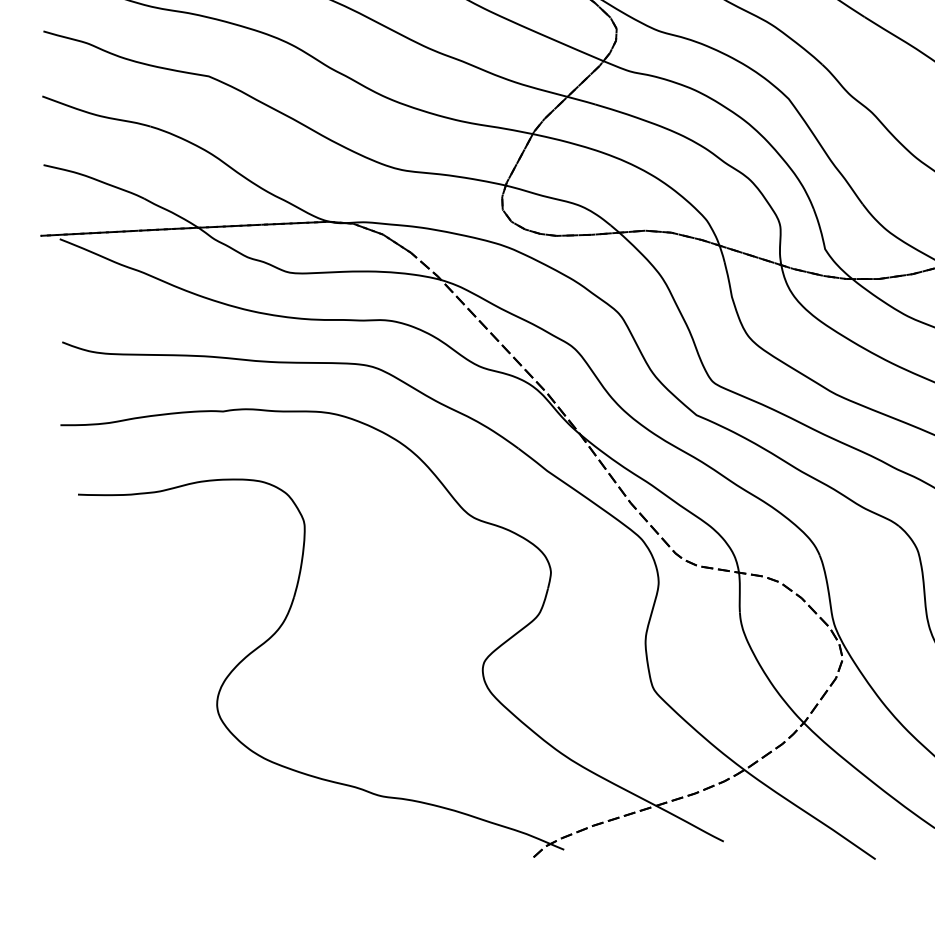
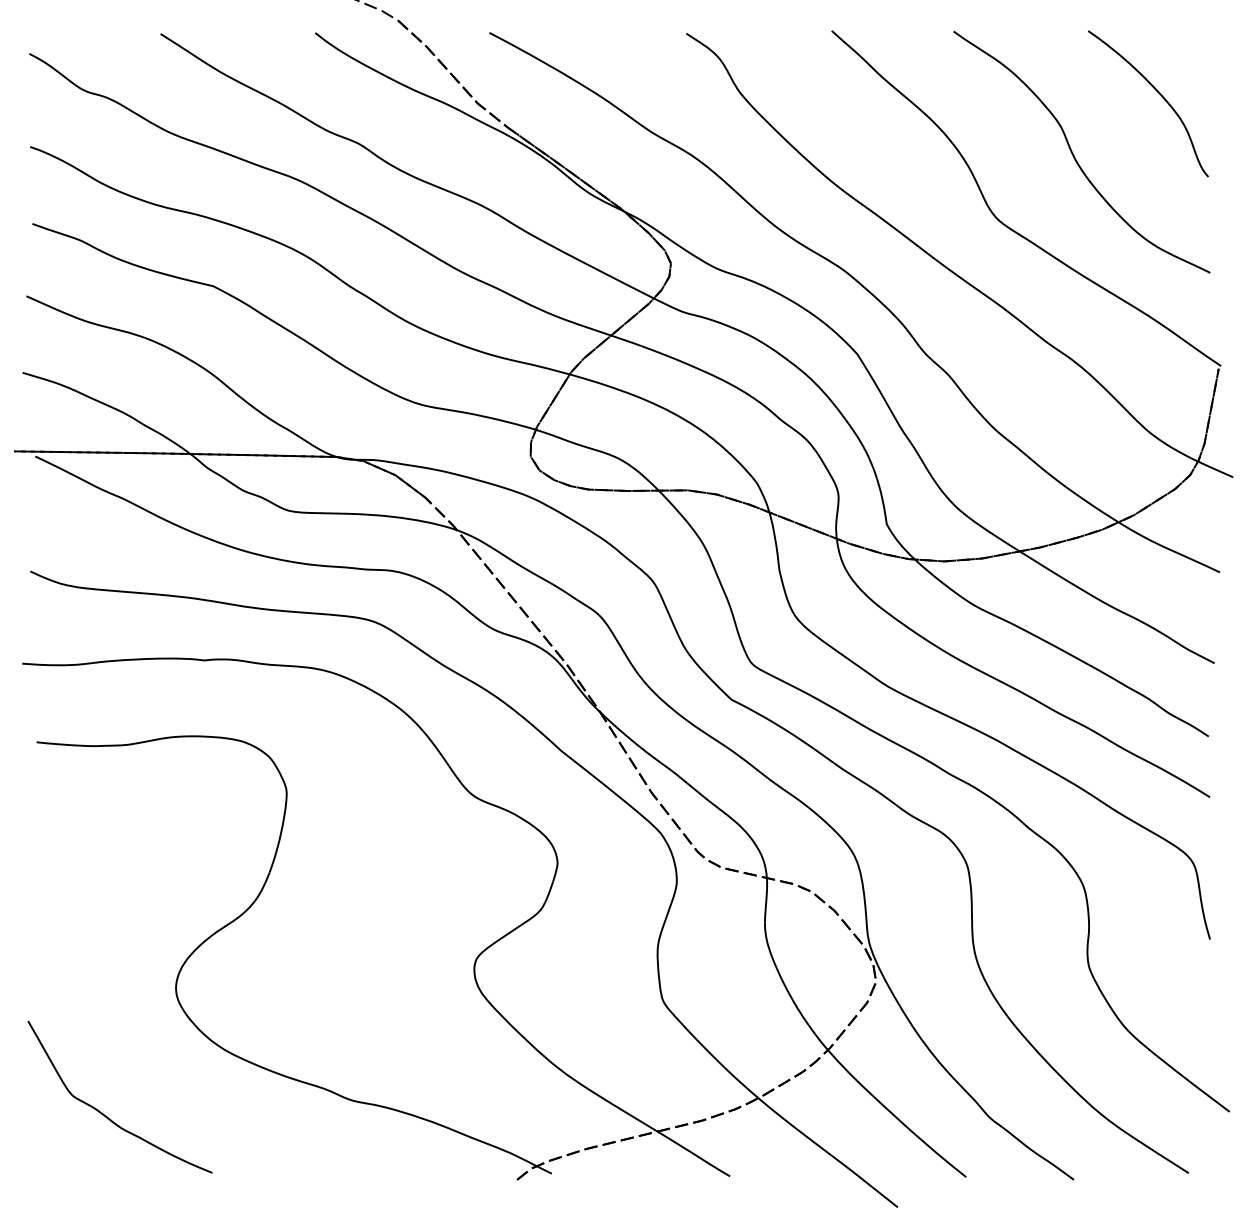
curve: (162, 824) -> (106, 1115), added

